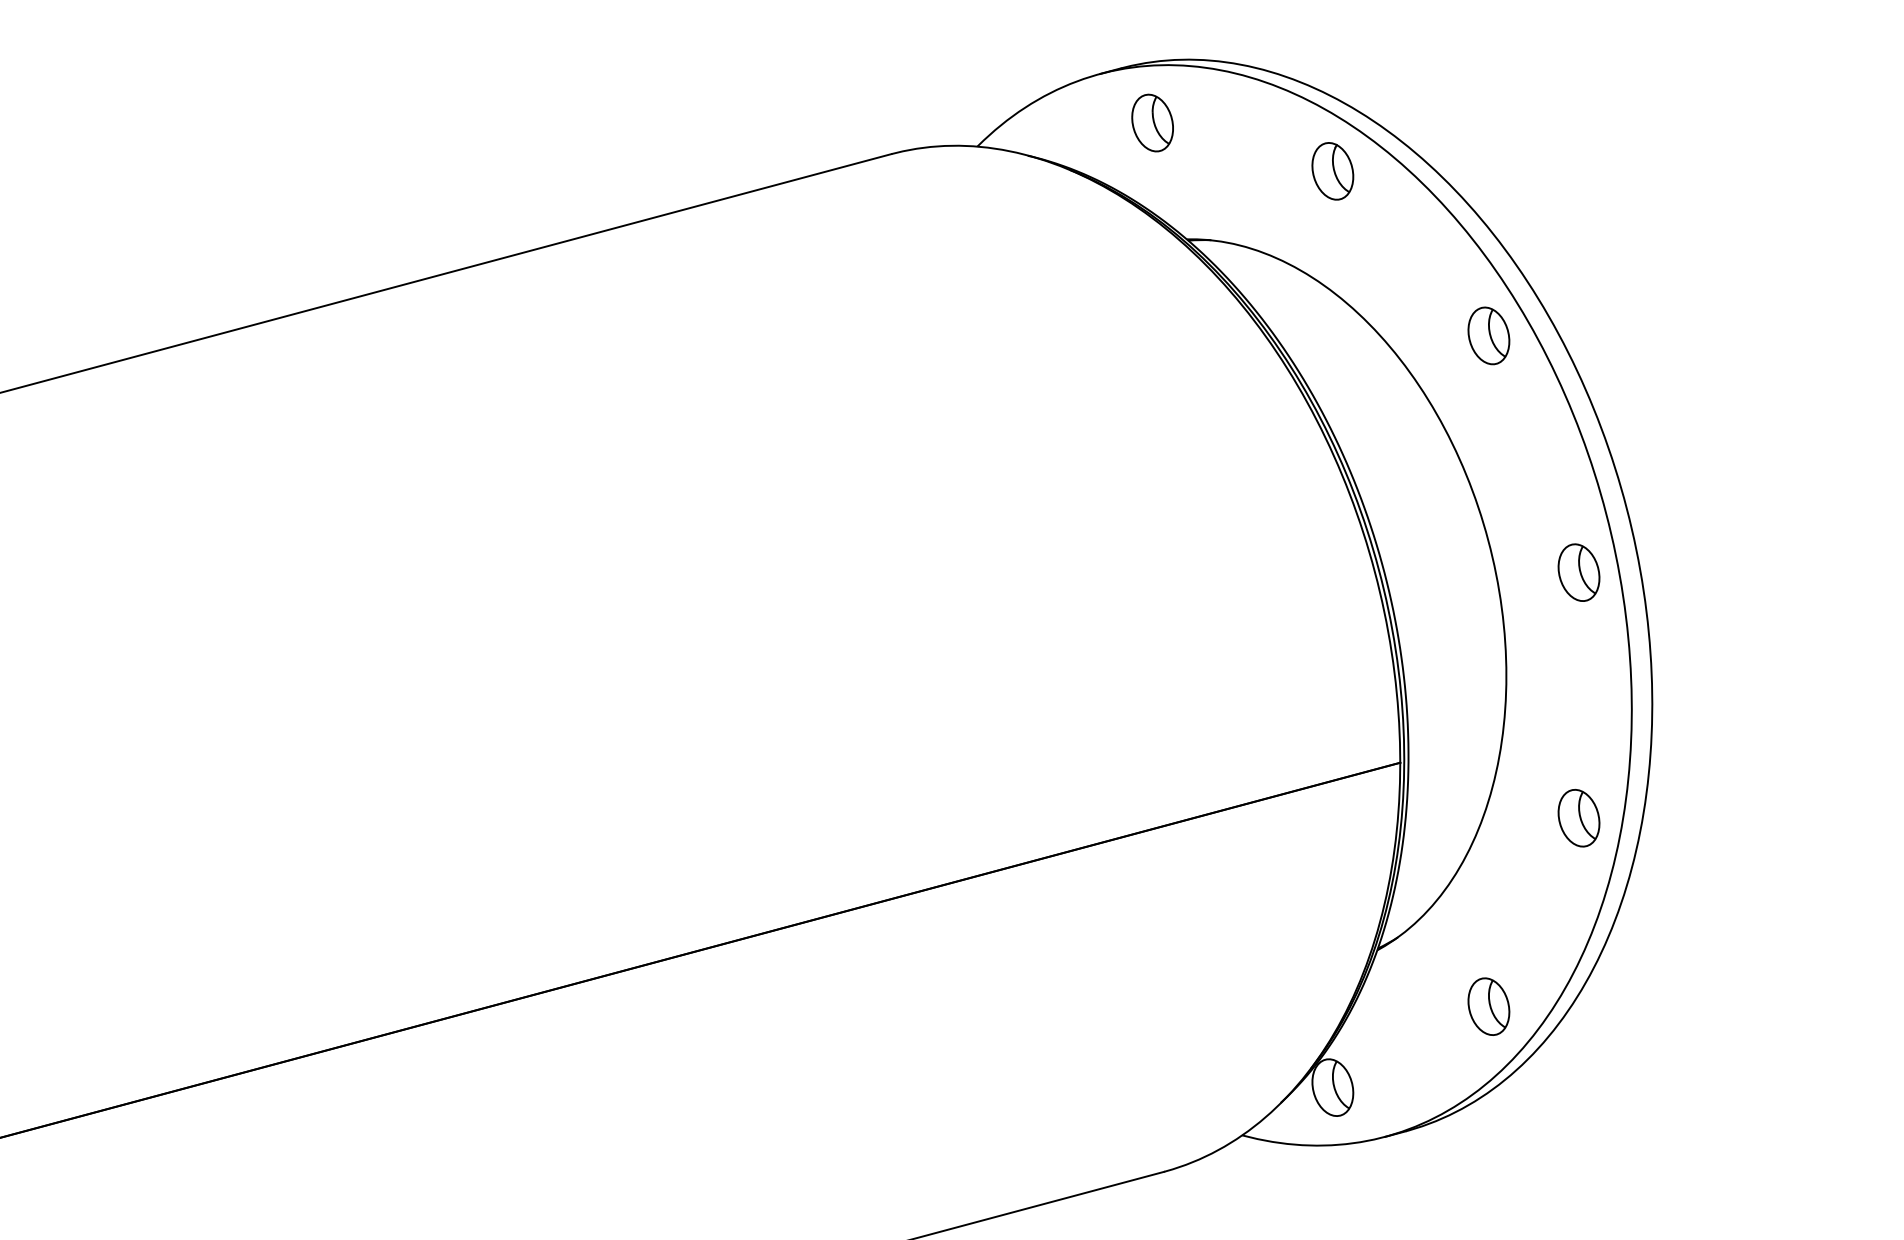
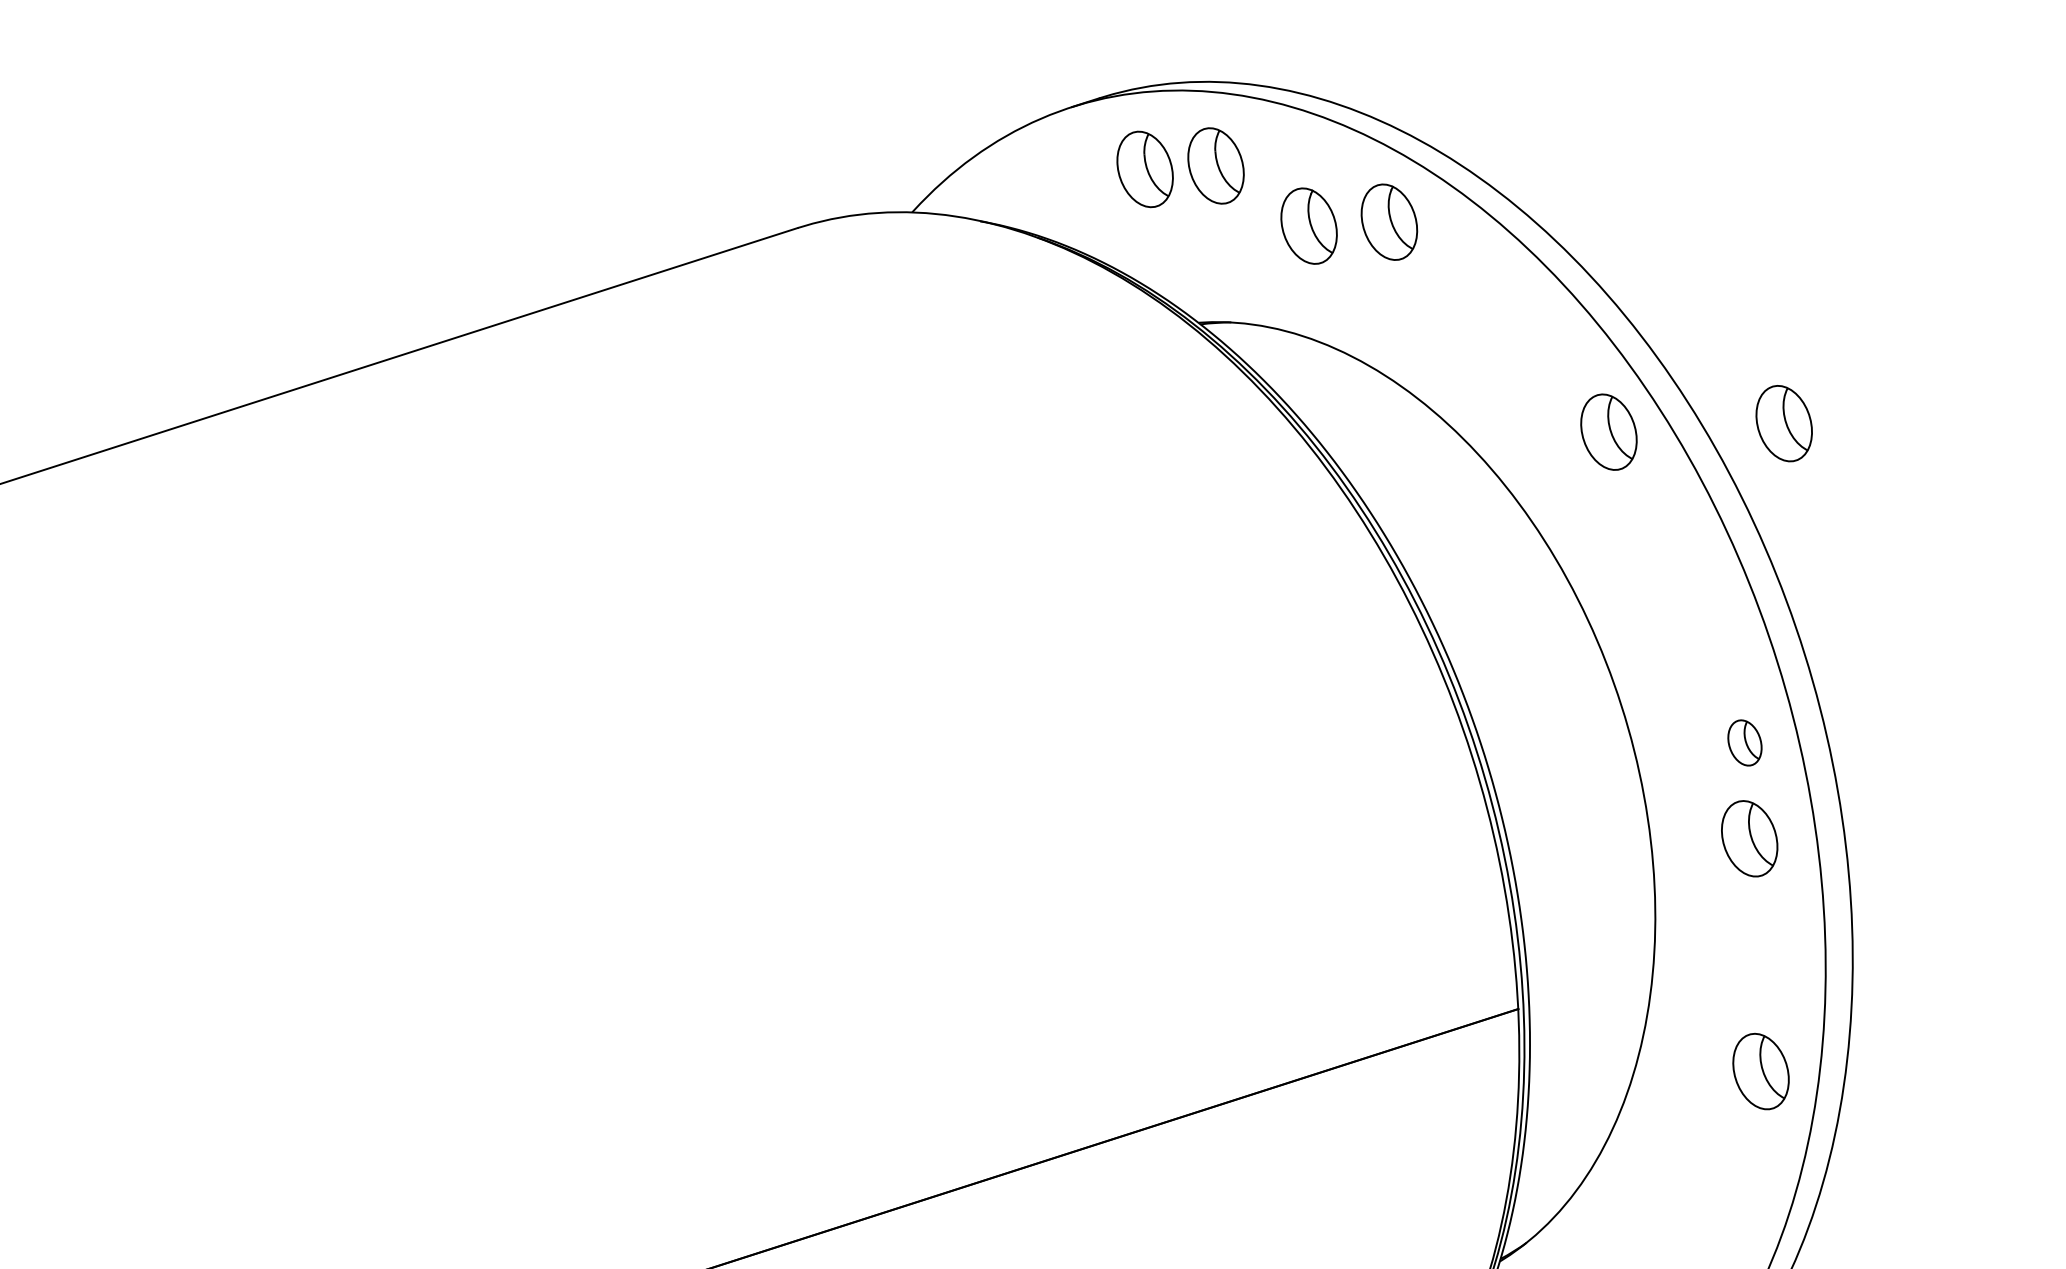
part: (1205, 122) -> (1215, 165), added
part: (1272, 171) -> (1308, 226), added
part: (1619, 335) -> (1783, 423), added
part: (1578, 572) -> (1744, 742), size x0.6
part: (1578, 644) -> (1748, 839), added

